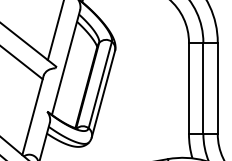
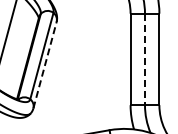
line: (203, 88) -> (145, 59), solid -> dashed
line: (103, 94) -> (45, 65), solid -> dashed

